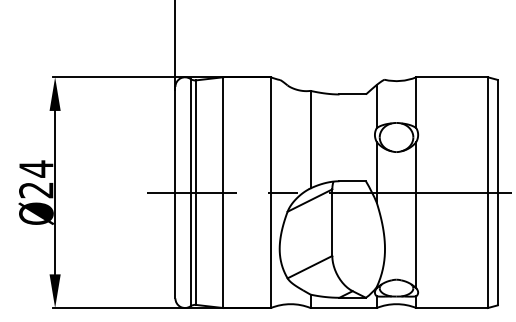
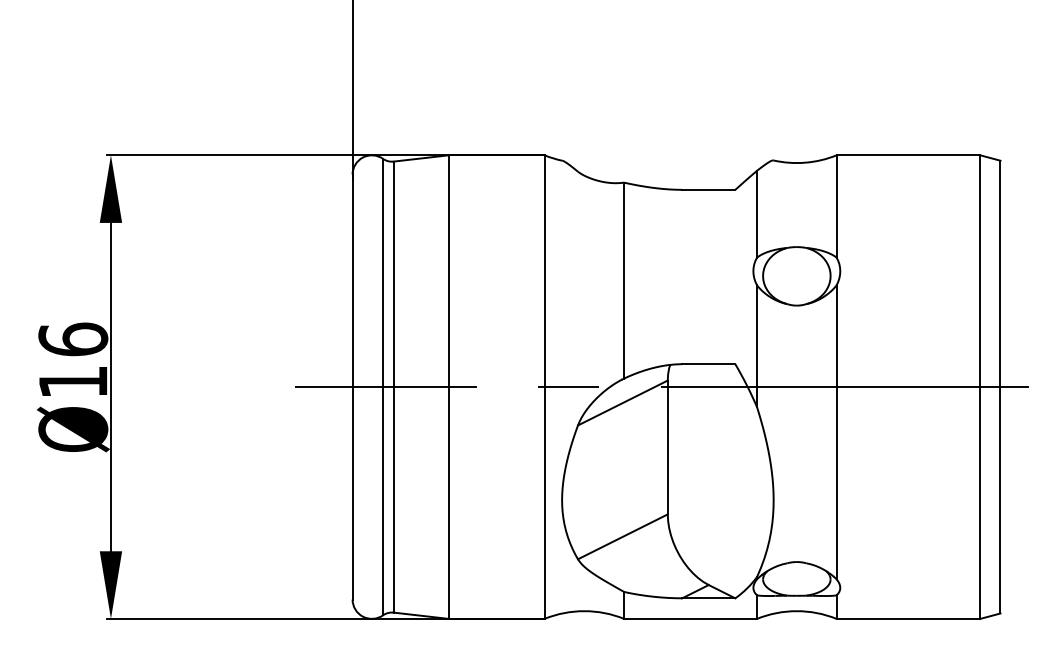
text: (36, 179) -> (73, 360), Ø24 -> Ø16

